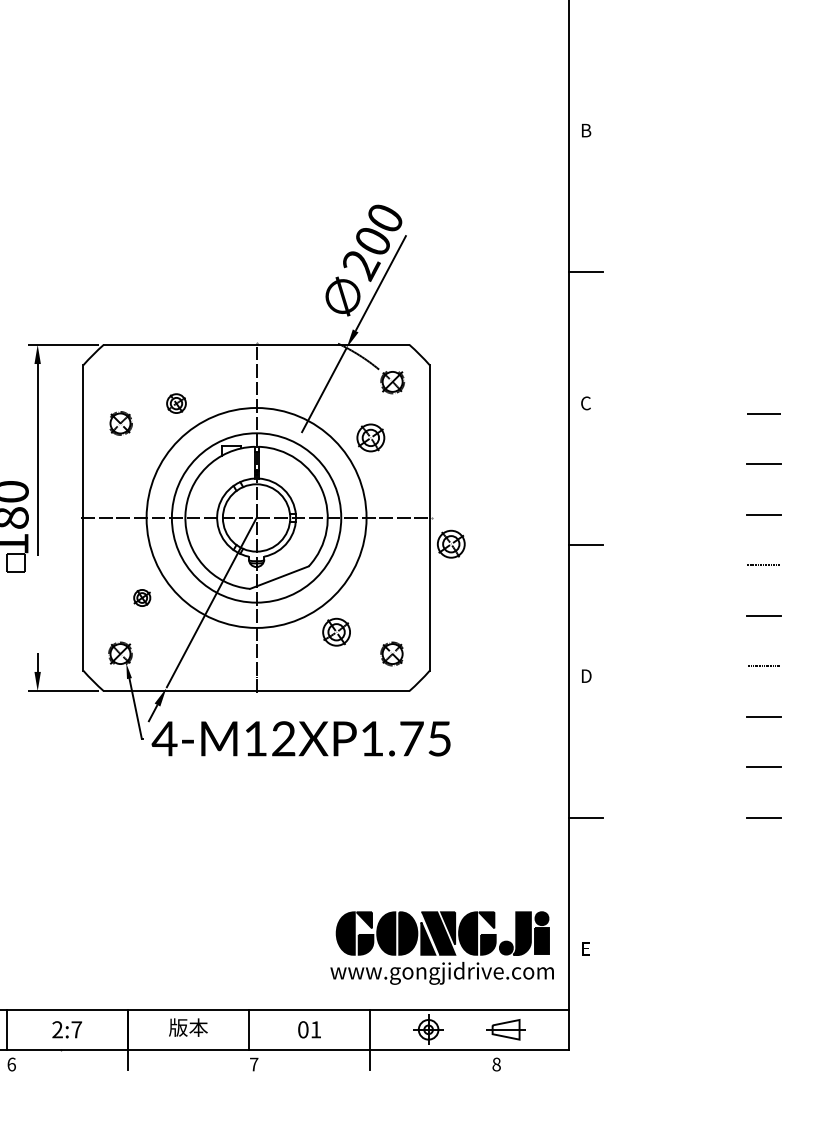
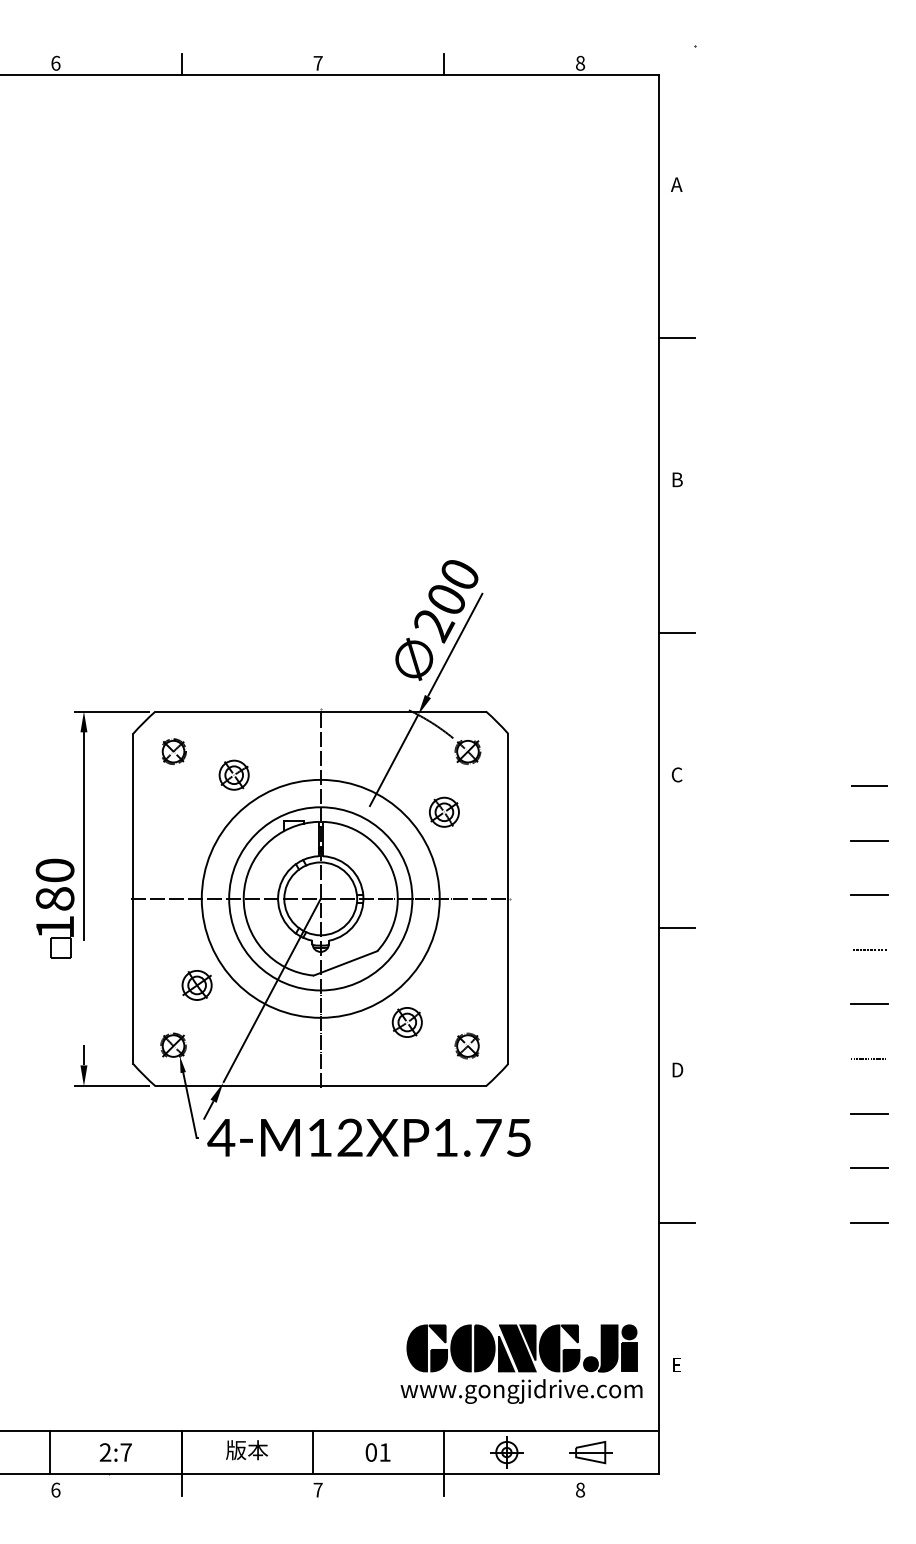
part: (175, 403) -> (233, 774), size x1.43
part: (120, 423) -> (173, 751), moved
part: (451, 543) -> (531, 926), removed
part: (141, 598) -> (196, 985), size x1.67

